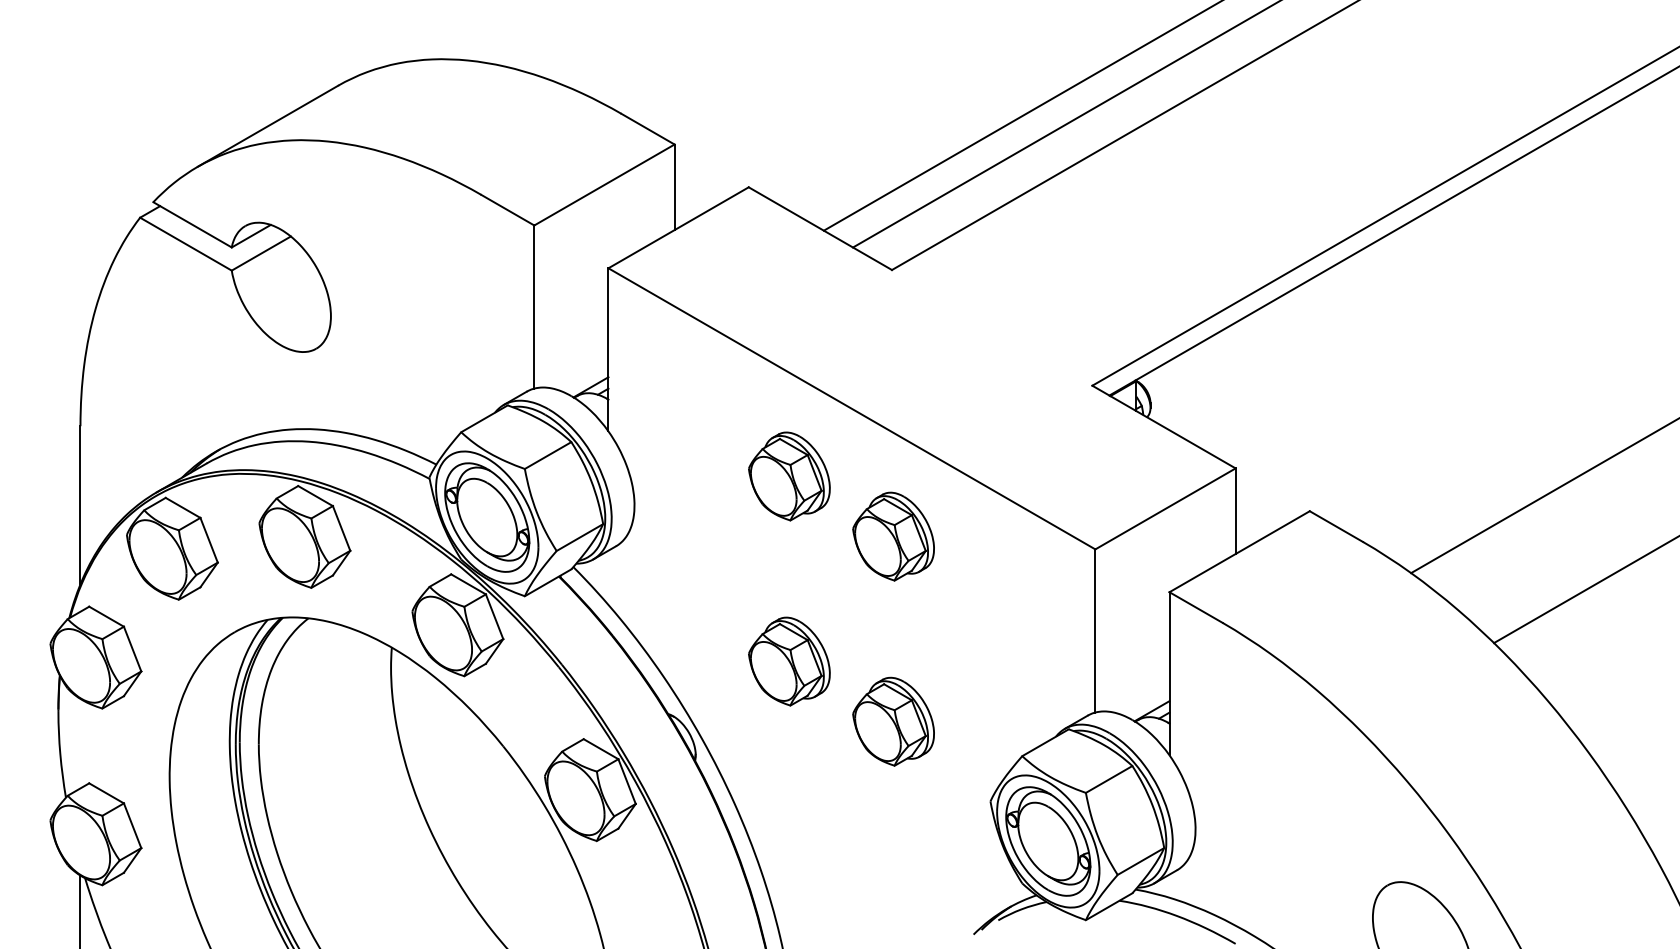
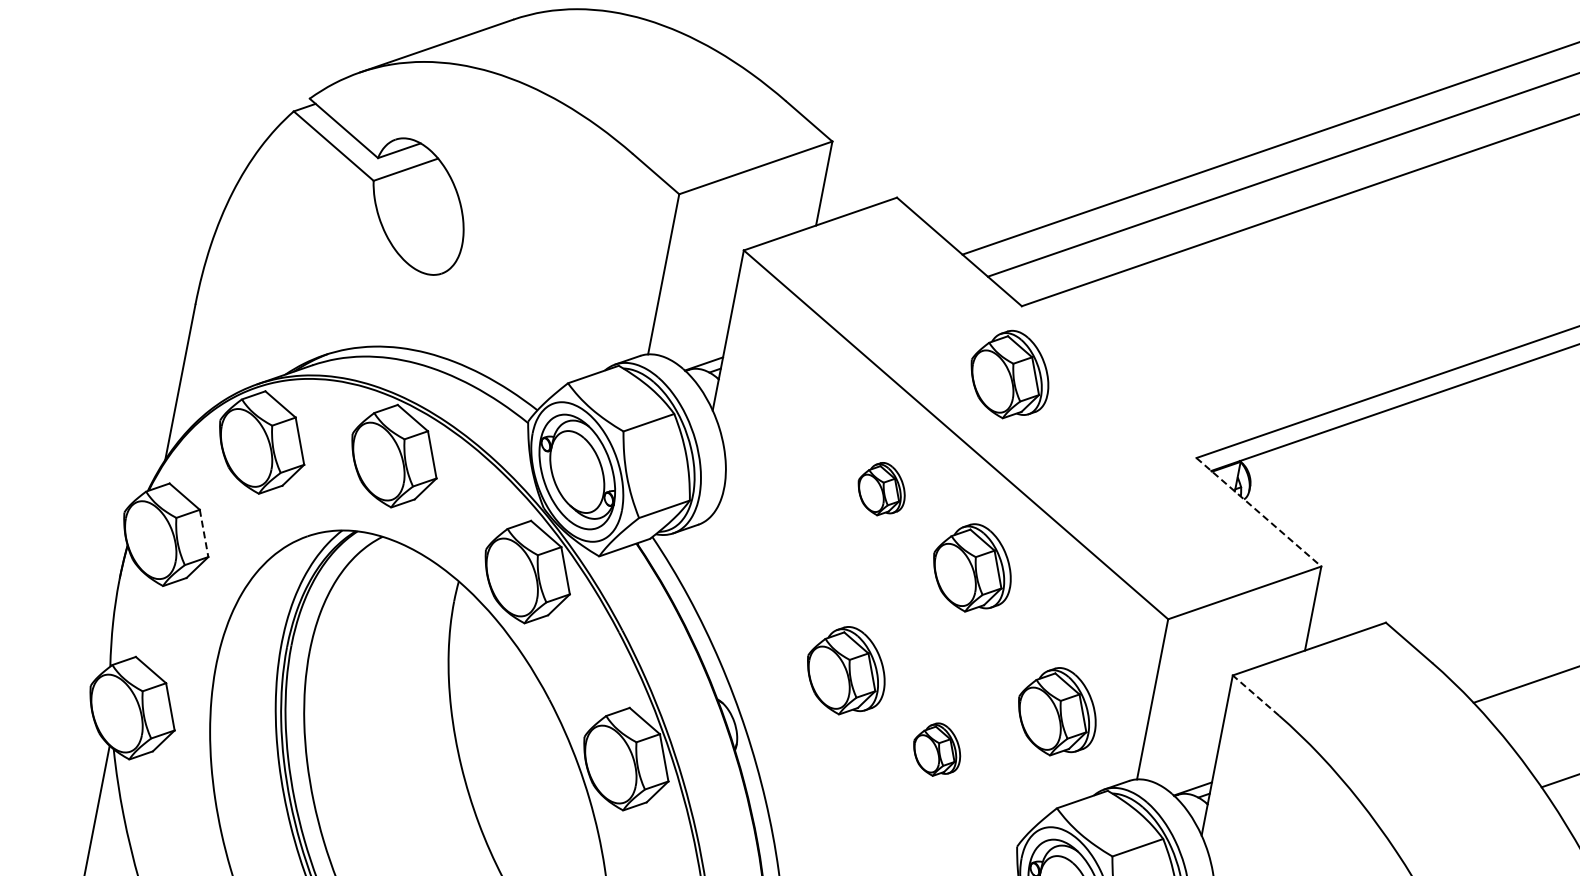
part: (893, 339) -> (1010, 374), added
line: (1164, 427) -> (1259, 512), solid -> dashed
part: (789, 476) -> (881, 489), size x0.6
line: (1196, 607) -> (1256, 695), solid -> dashed
line: (132, 649) -> (203, 533), solid -> dashed
part: (1004, 661) -> (1057, 711), added
part: (893, 721) -> (937, 749), size x0.6

